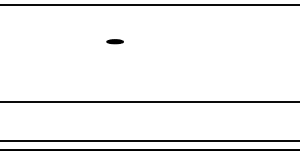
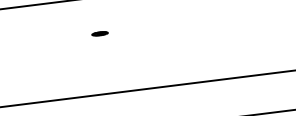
part: (114, 41) -> (99, 33), moved

